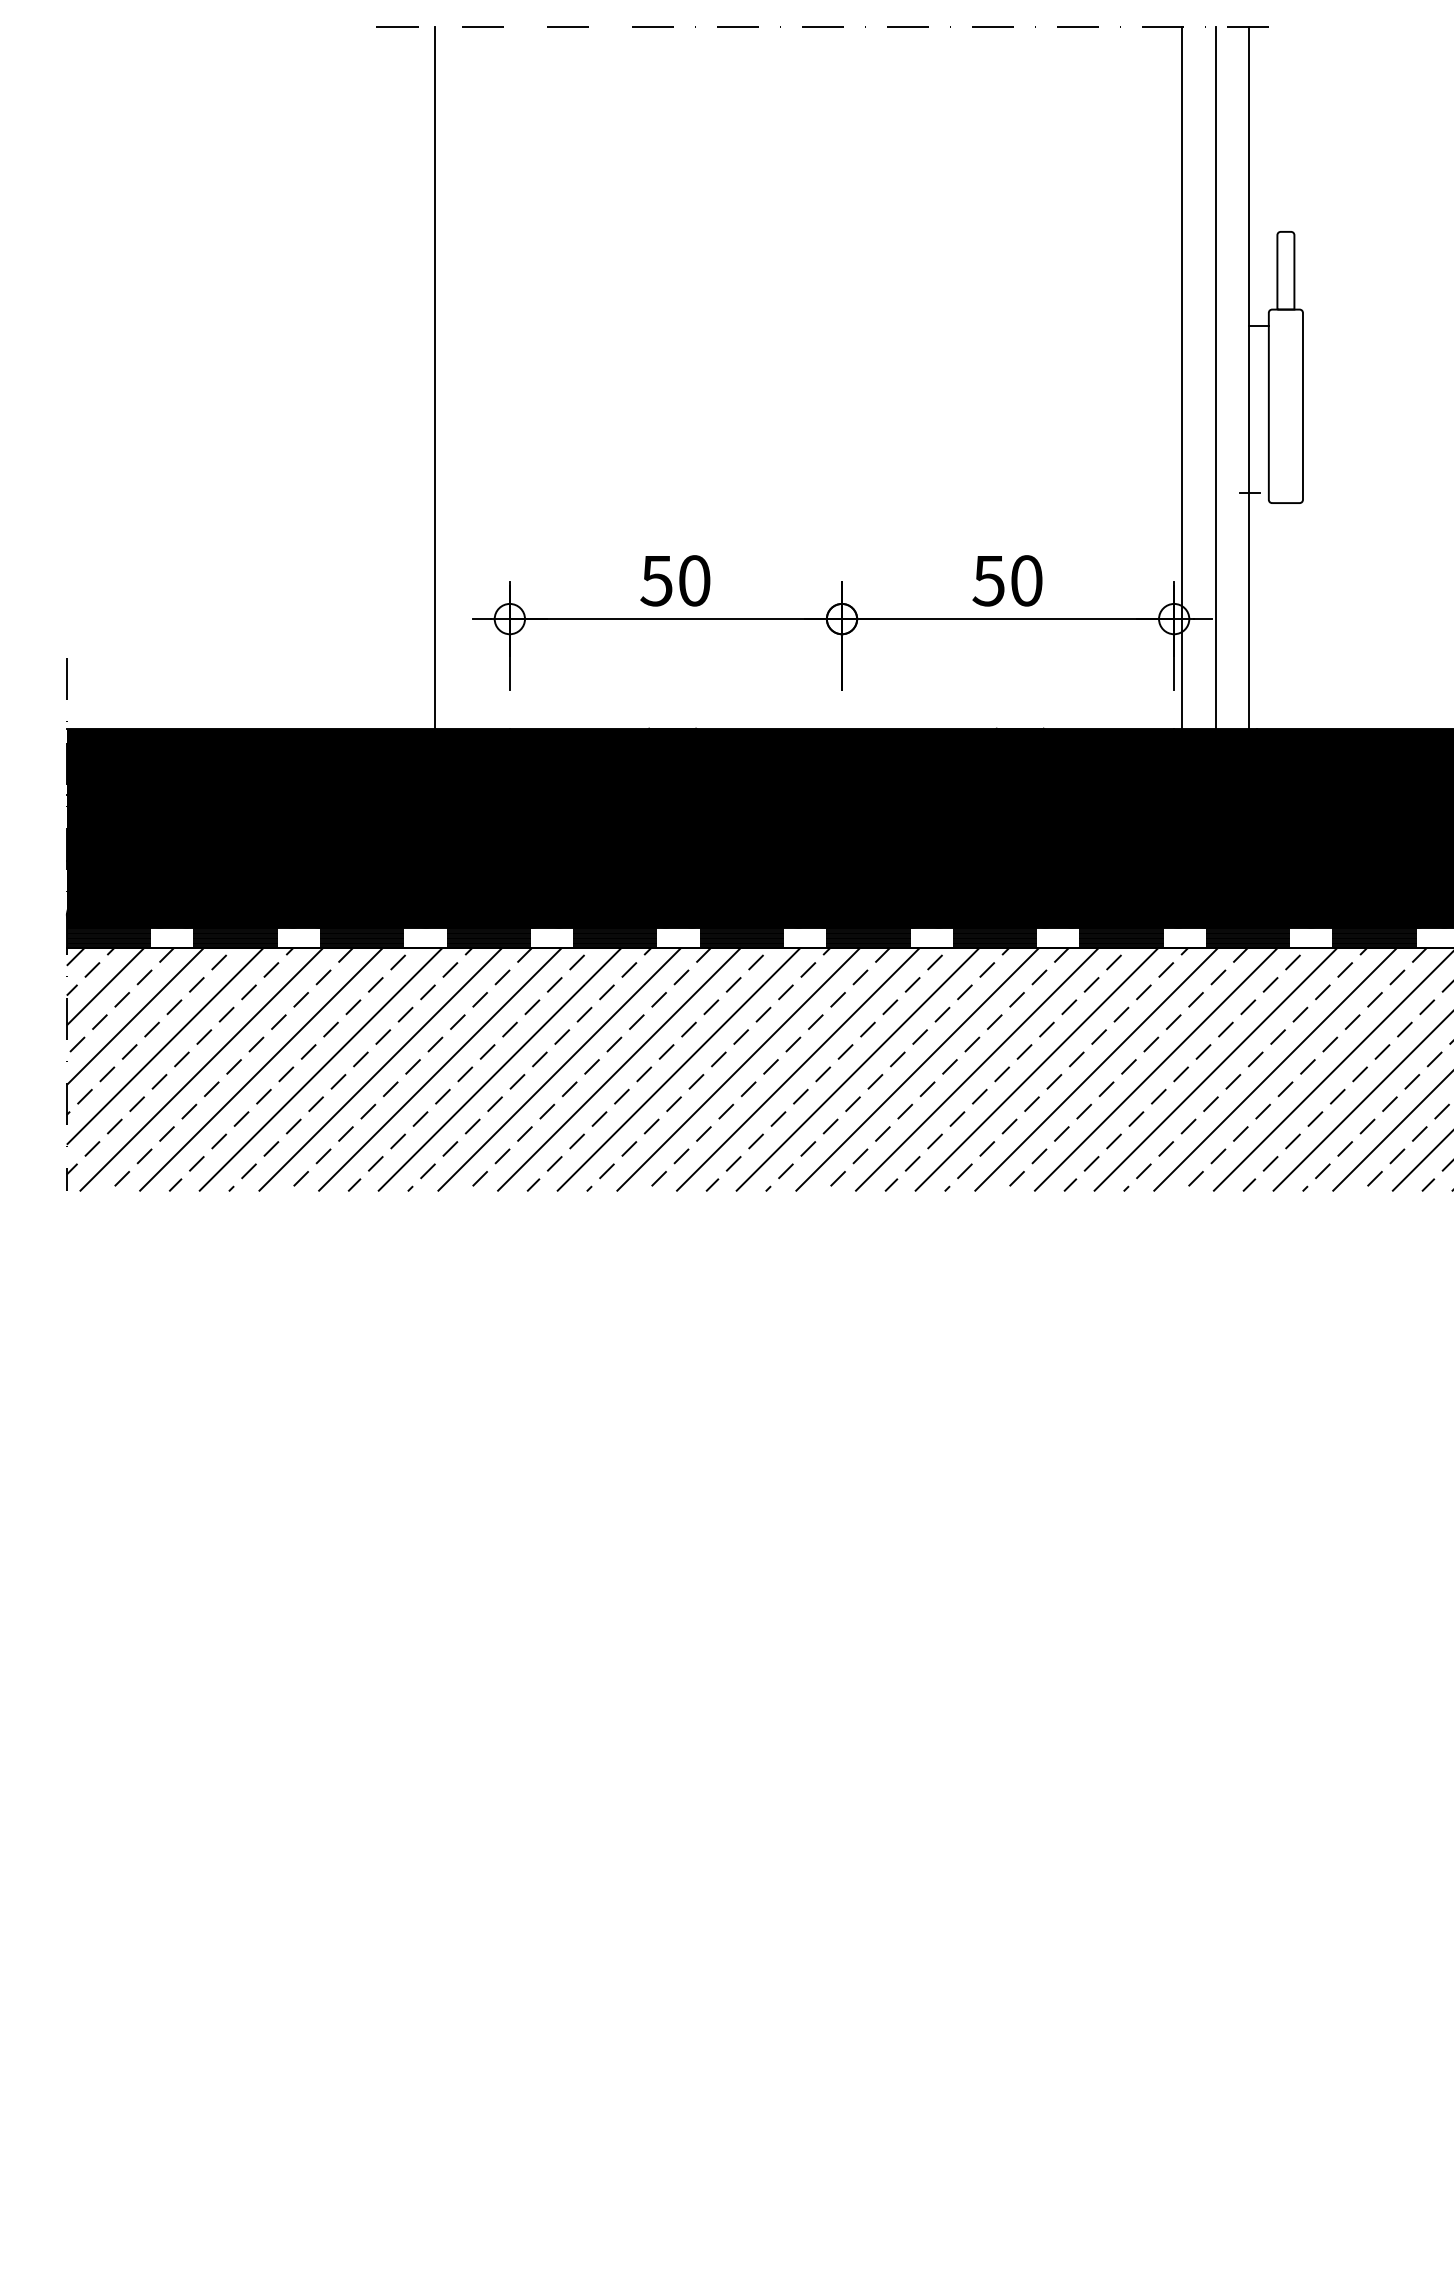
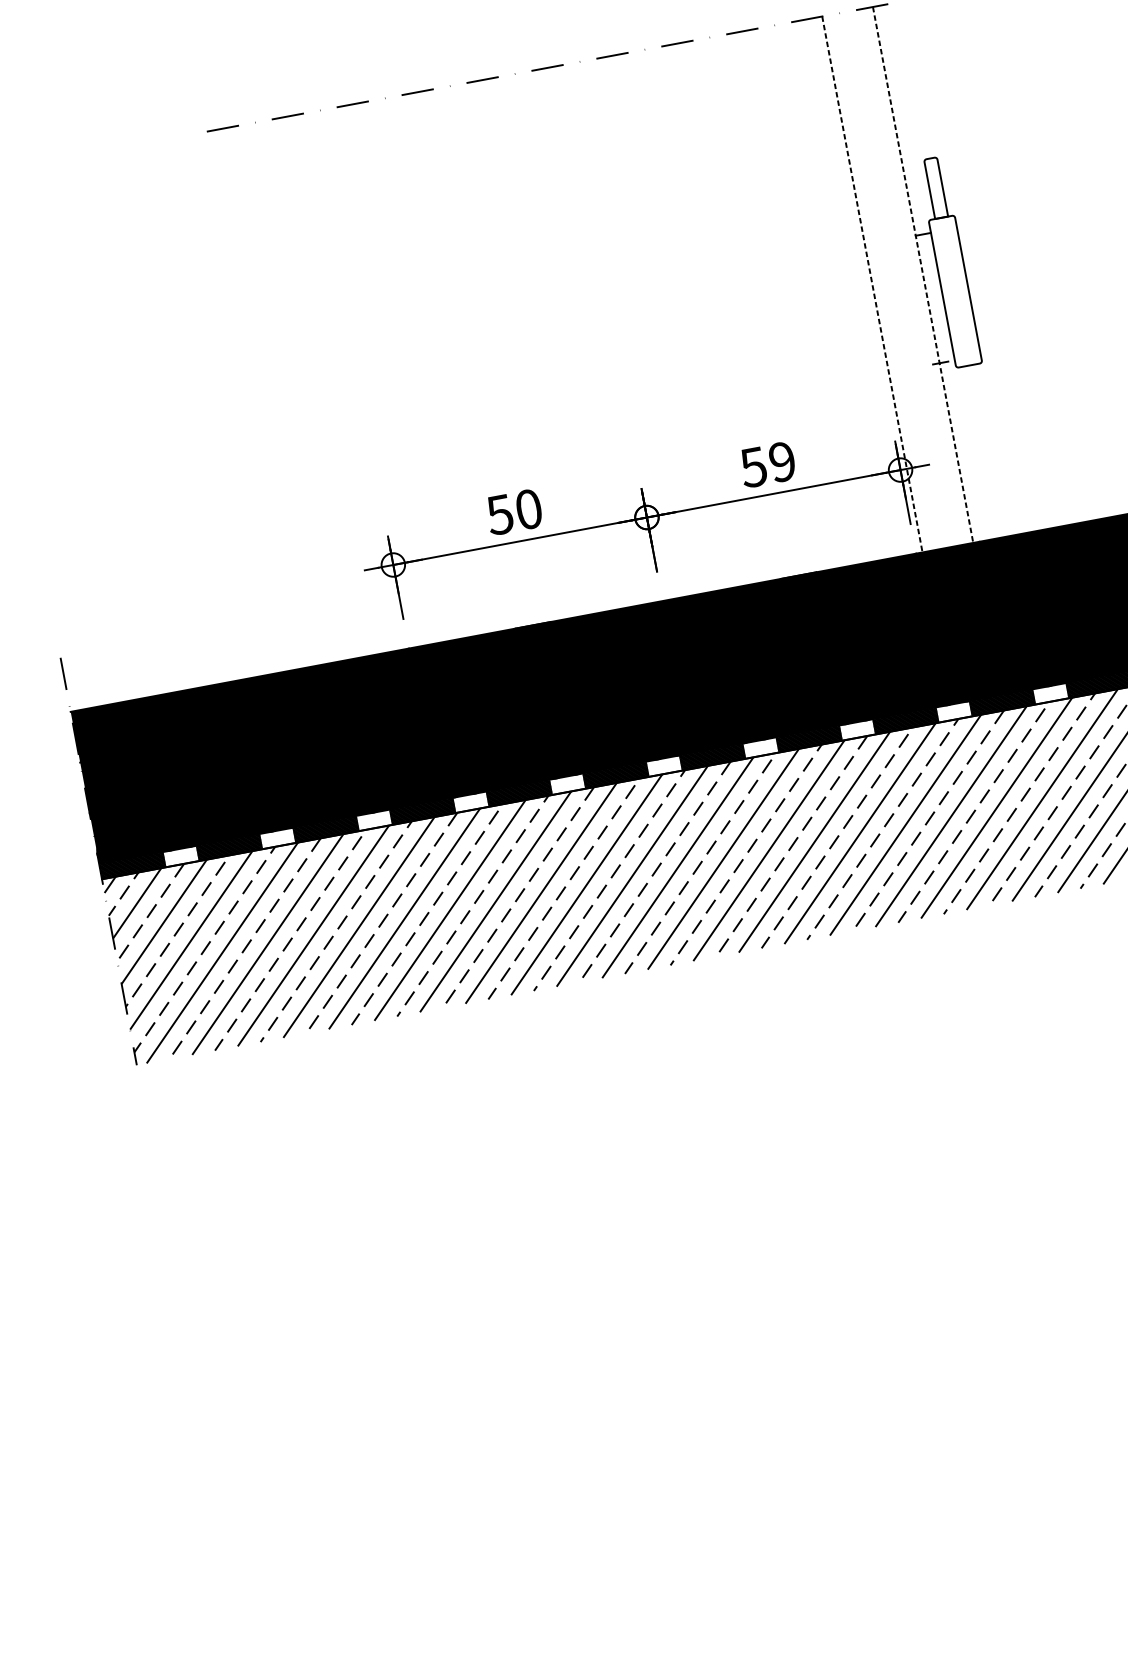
line: (435, 377) -> (302, 391), removed
line: (1182, 377) -> (872, 284), solid -> dashed
line: (1215, 377) -> (897, 279), removed
line: (1248, 377) -> (922, 274), solid -> dashed
text: (1026, 580) -> (782, 461), 50 -> 59

